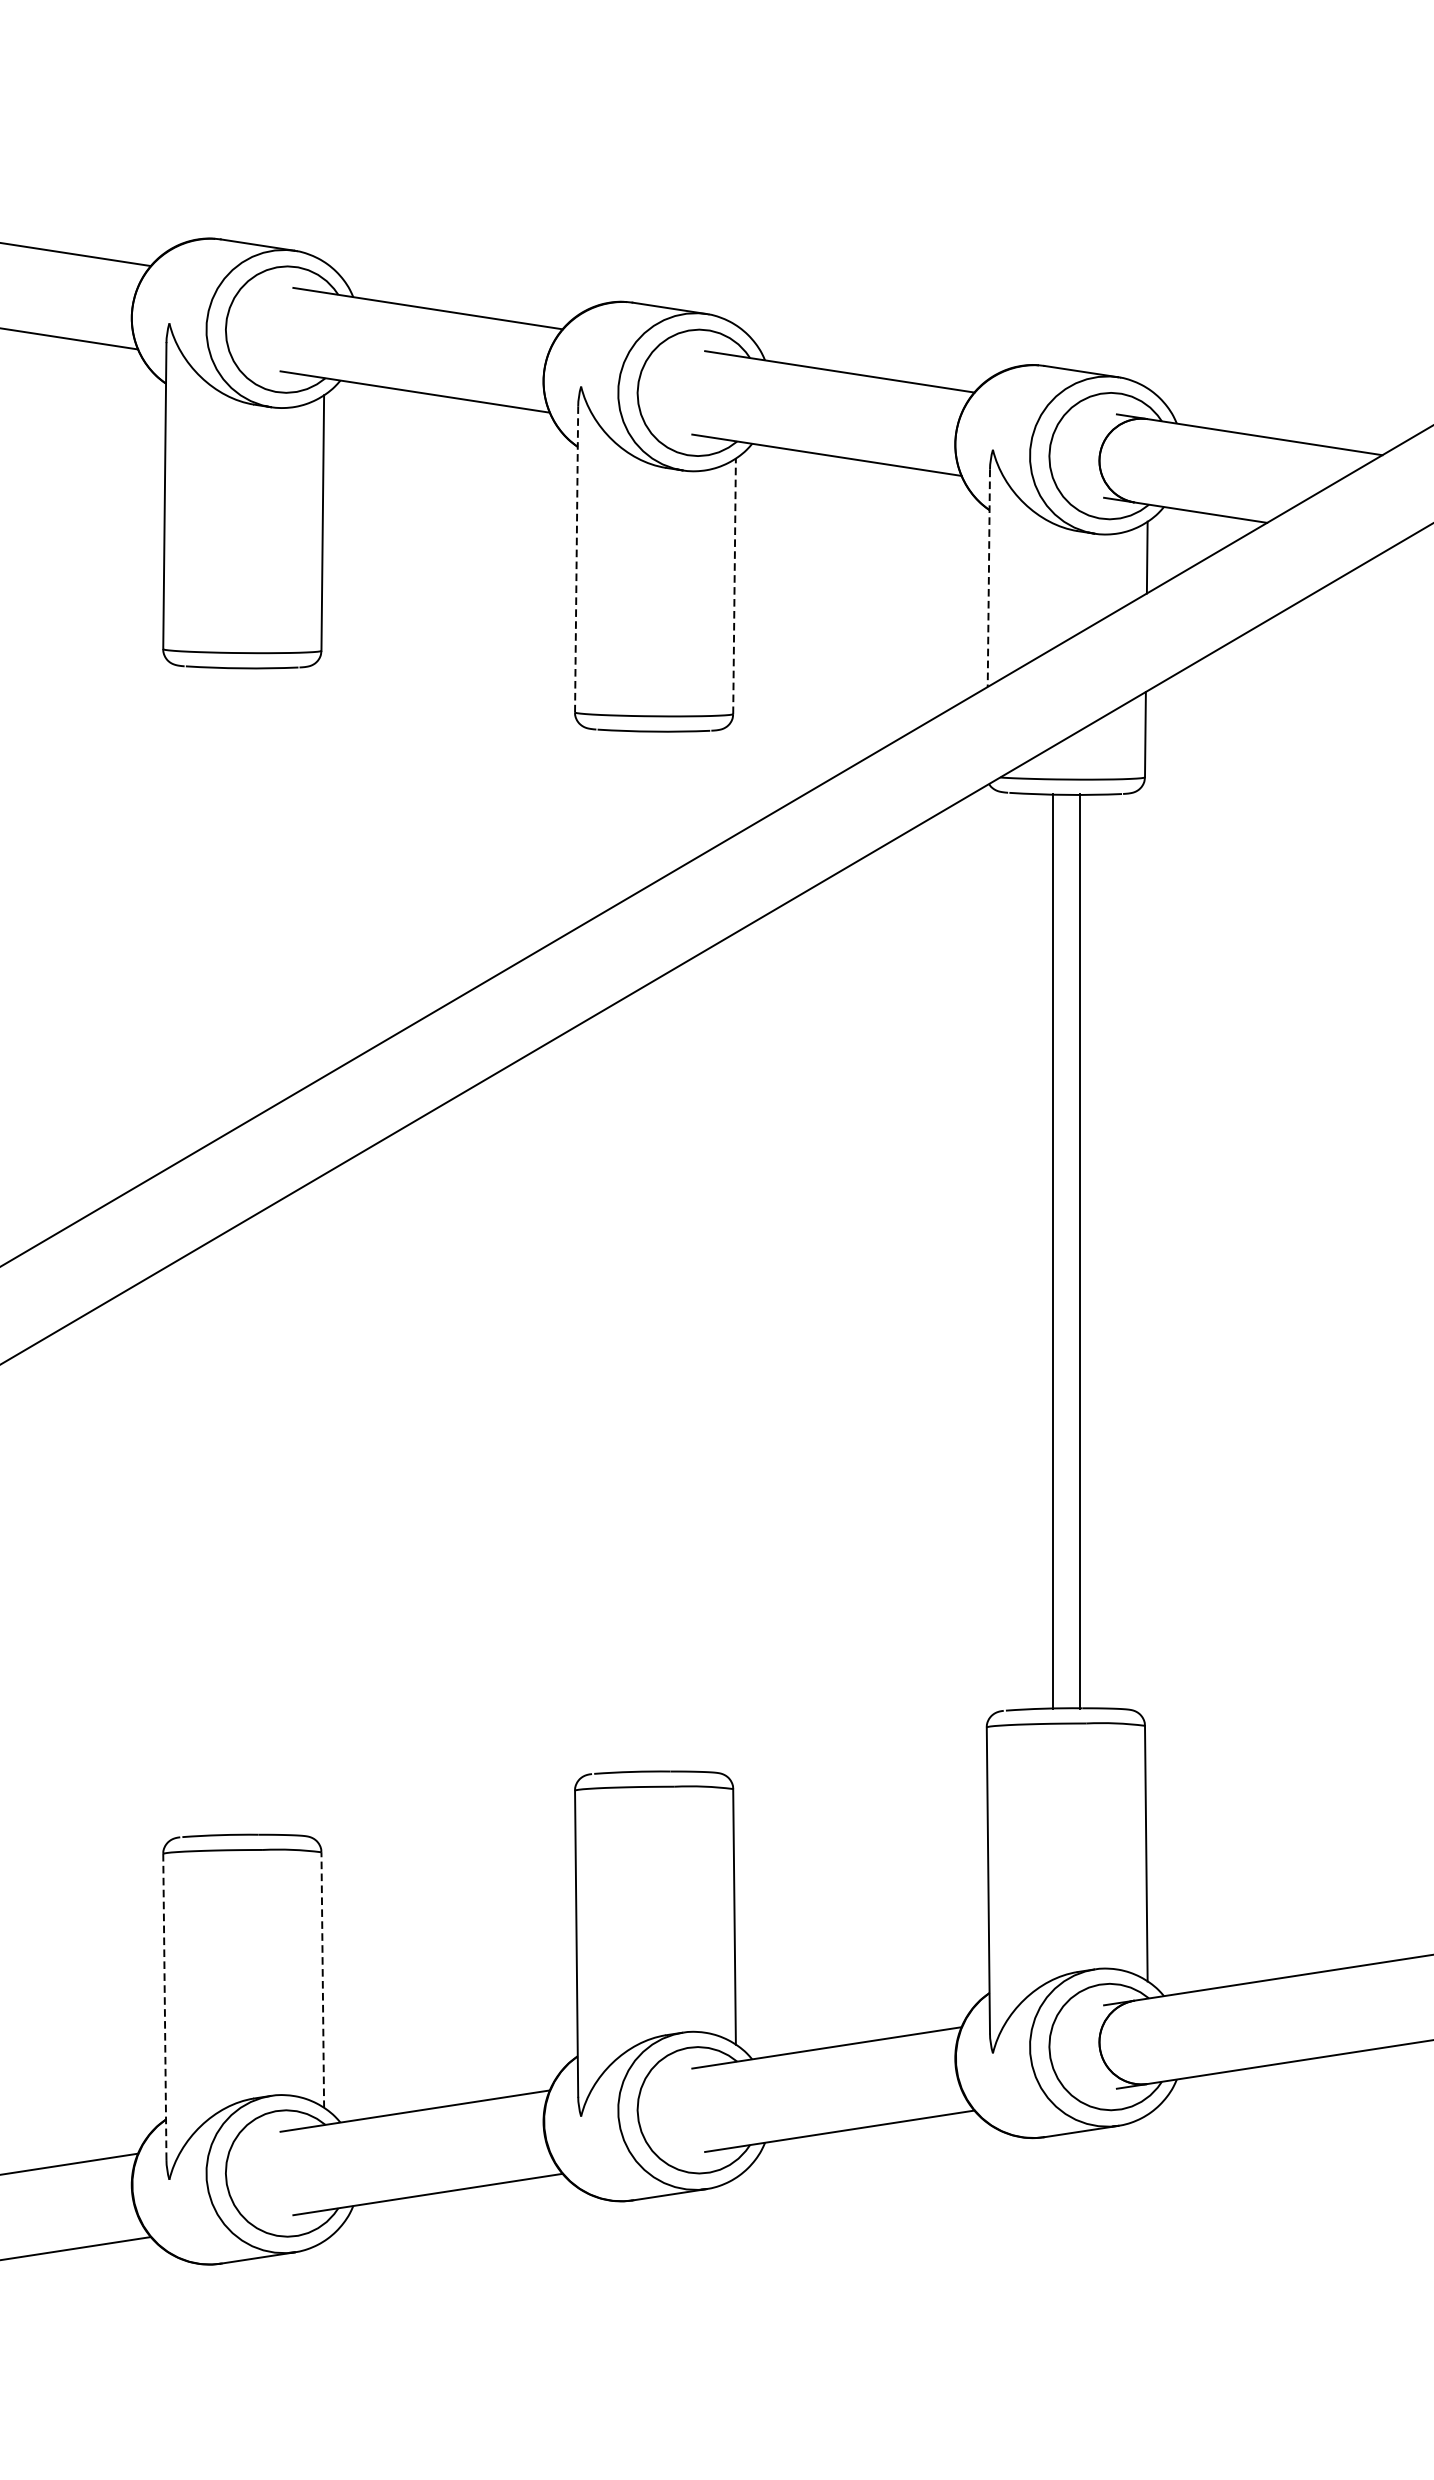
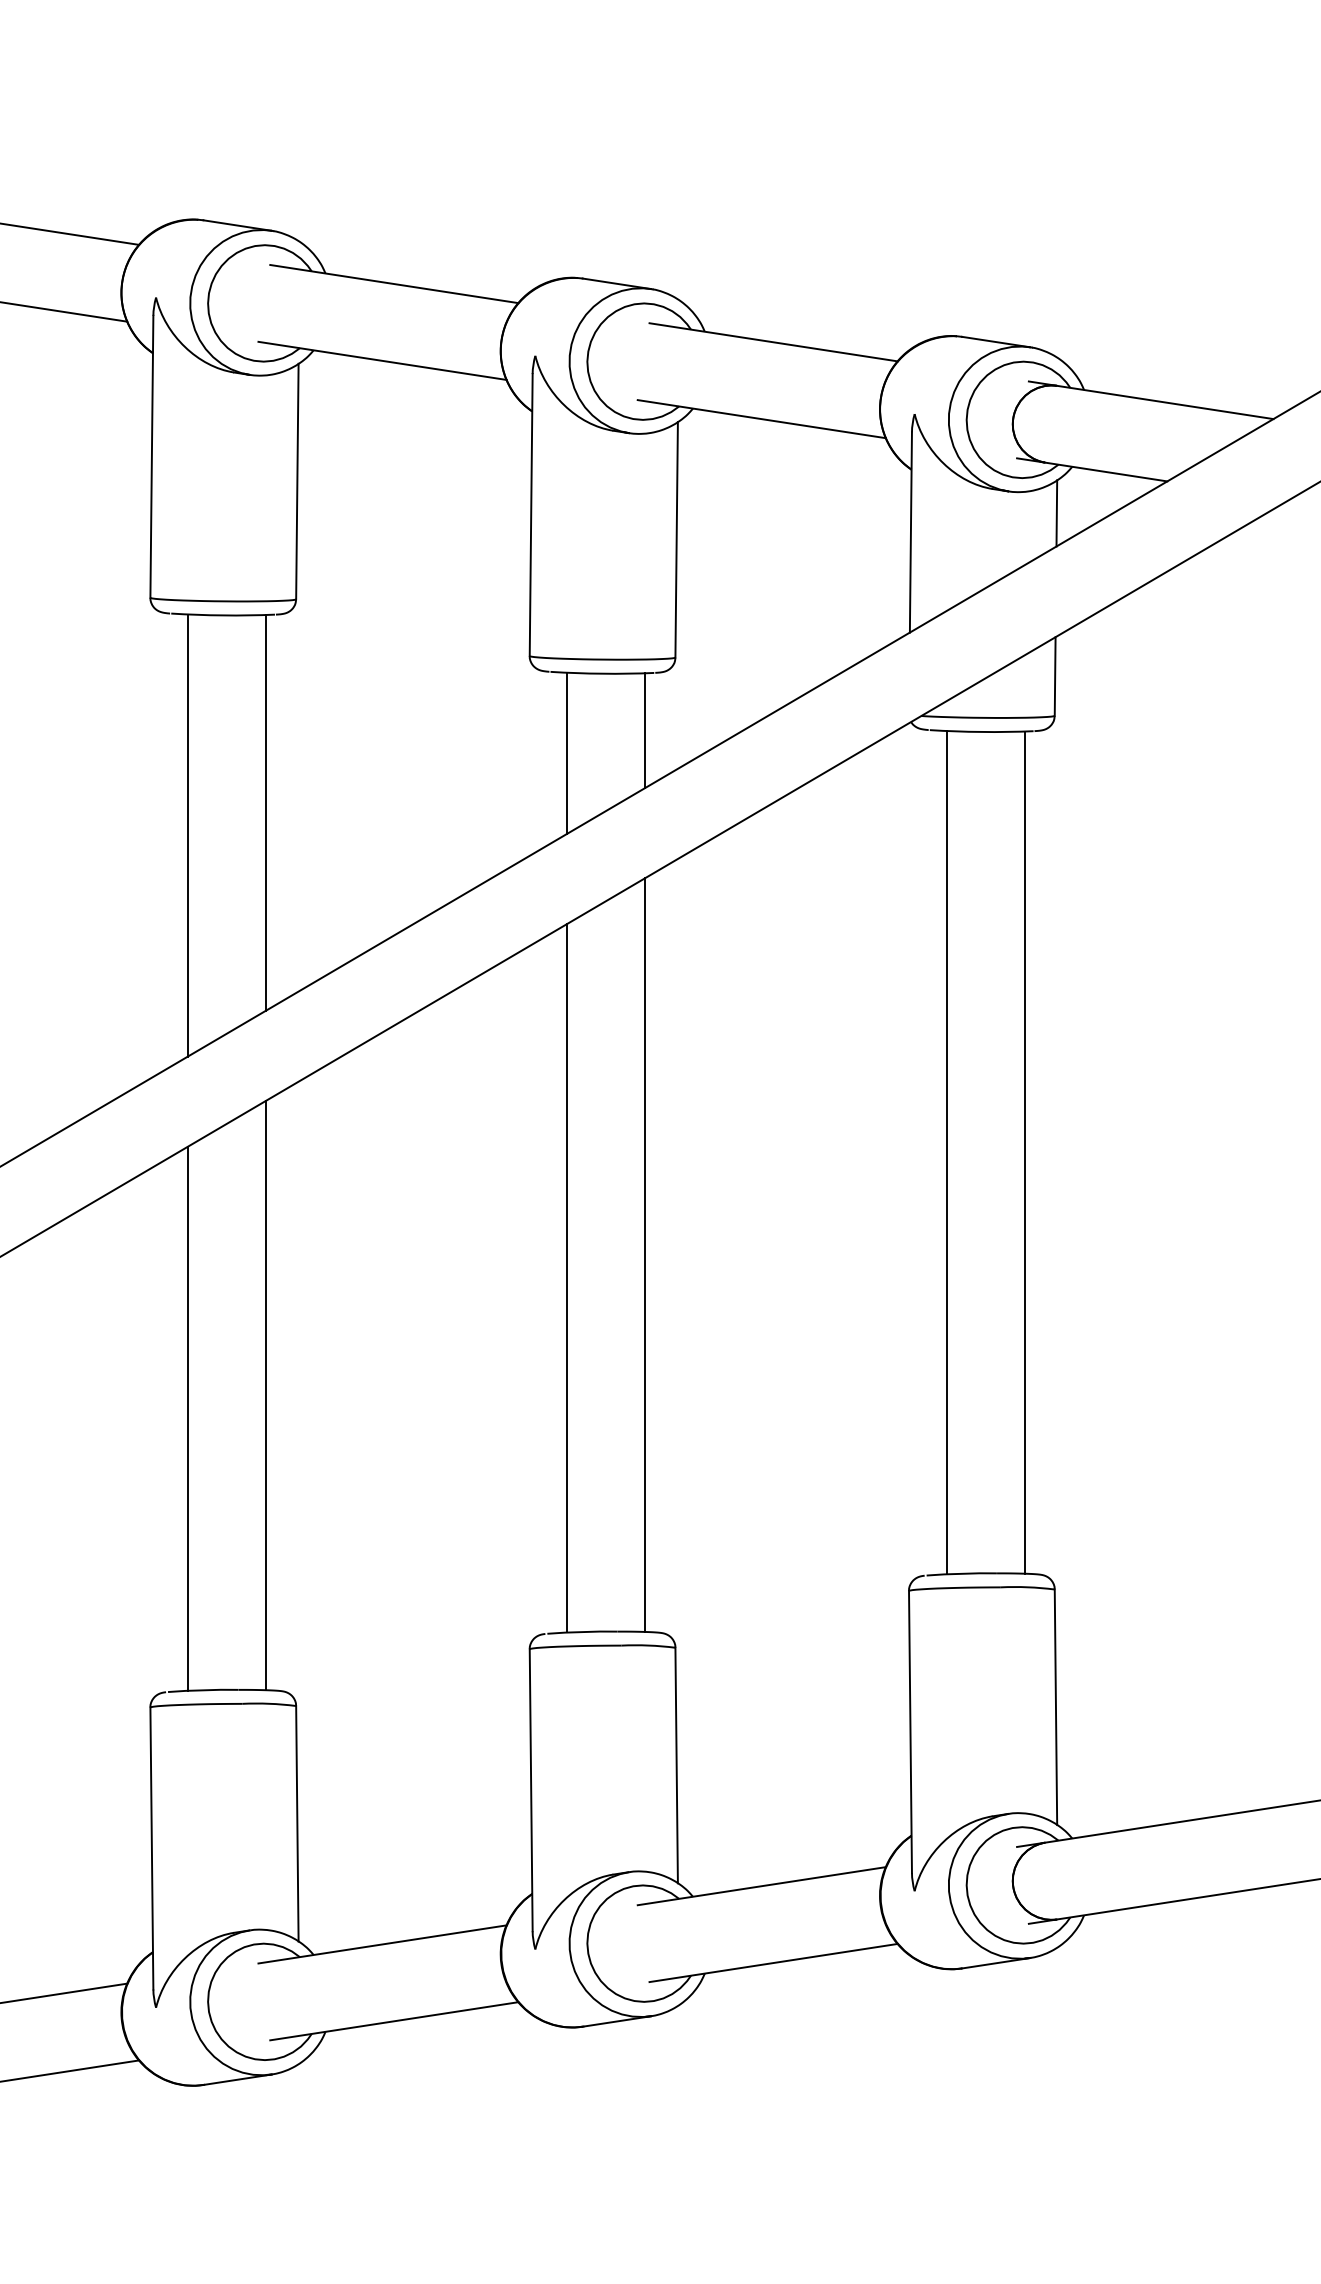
line: (576, 559) -> (531, 515), dashed -> solid
line: (988, 578) -> (910, 532), dashed -> solid
line: (734, 585) -> (676, 539), dashed -> solid
line: (700, 793) -> (645, 730), added
line: (616, 817) -> (567, 752), added
line: (288, 882) -> (265, 812), added
line: (203, 907) -> (187, 835), added
line: (1052, 1251) -> (1024, 1152), moved
line: (1080, 1251) -> (947, 1152), moved
line: (700, 1362) -> (645, 1254), added
line: (616, 1387) -> (567, 1277), added
line: (288, 1515) -> (265, 1395), added
line: (203, 1540) -> (187, 1418), added
line: (322, 1979) -> (297, 1823), dashed -> solid
line: (164, 2008) -> (151, 1849), dashed -> solid

